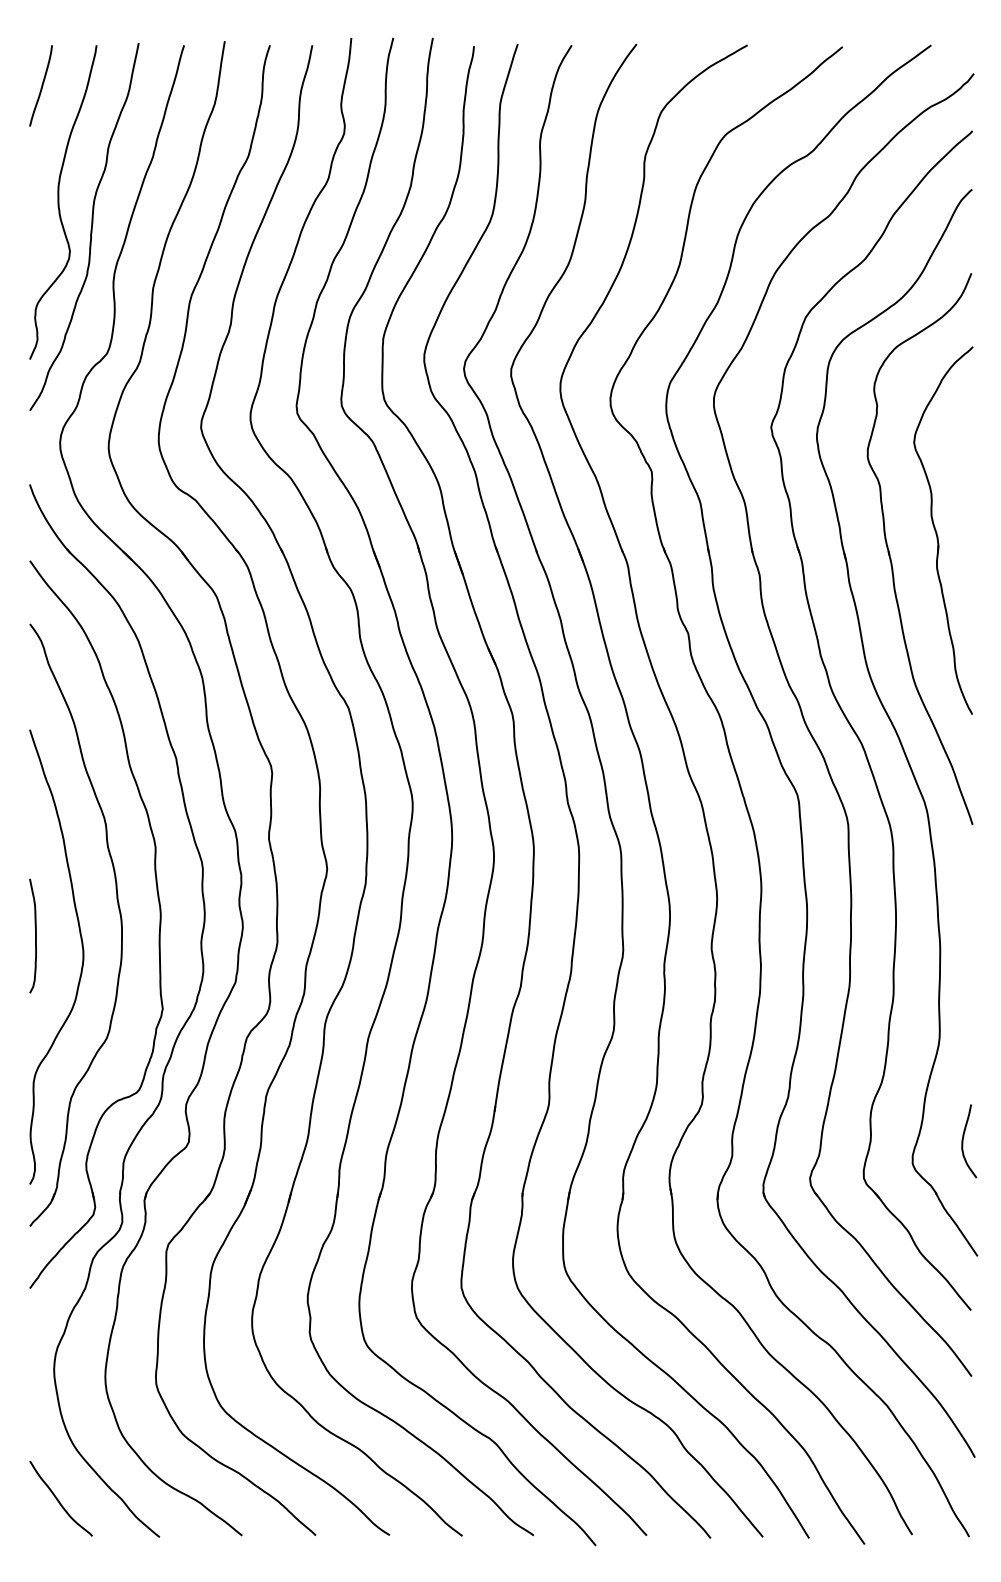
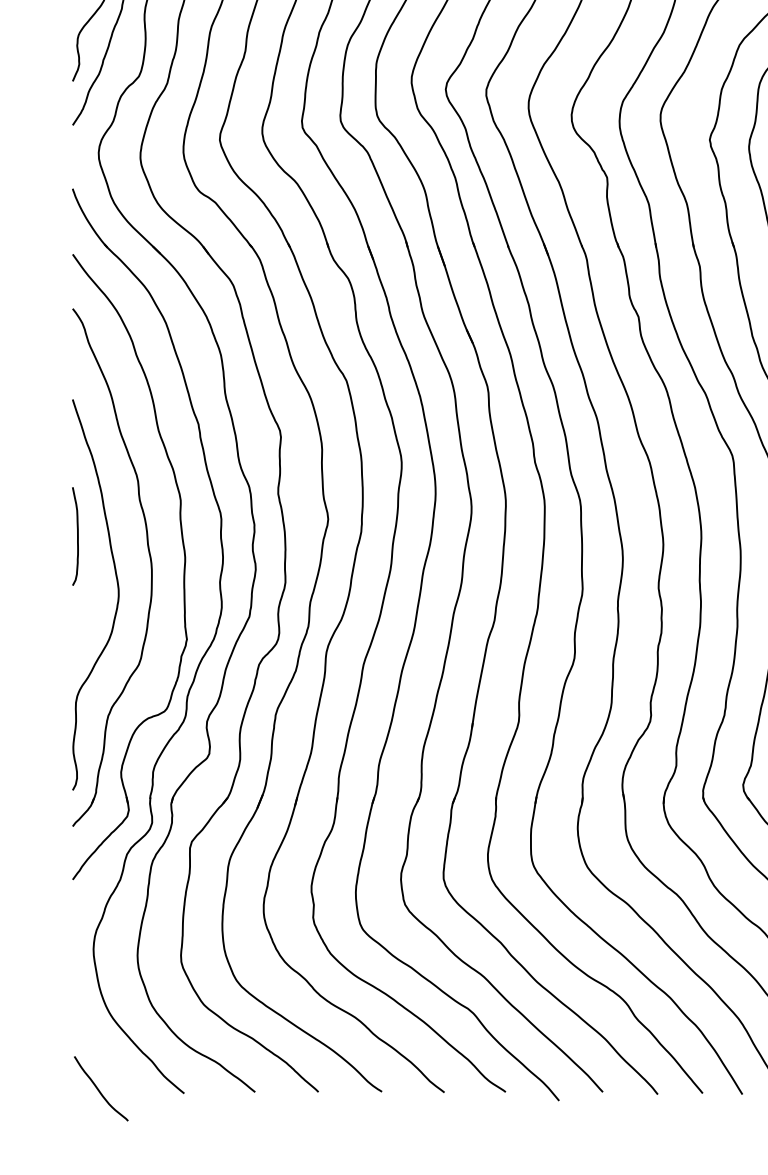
curve: (35, 935) -> (77, 535), moved
curve: (58, 1499) -> (99, 1089), moved

